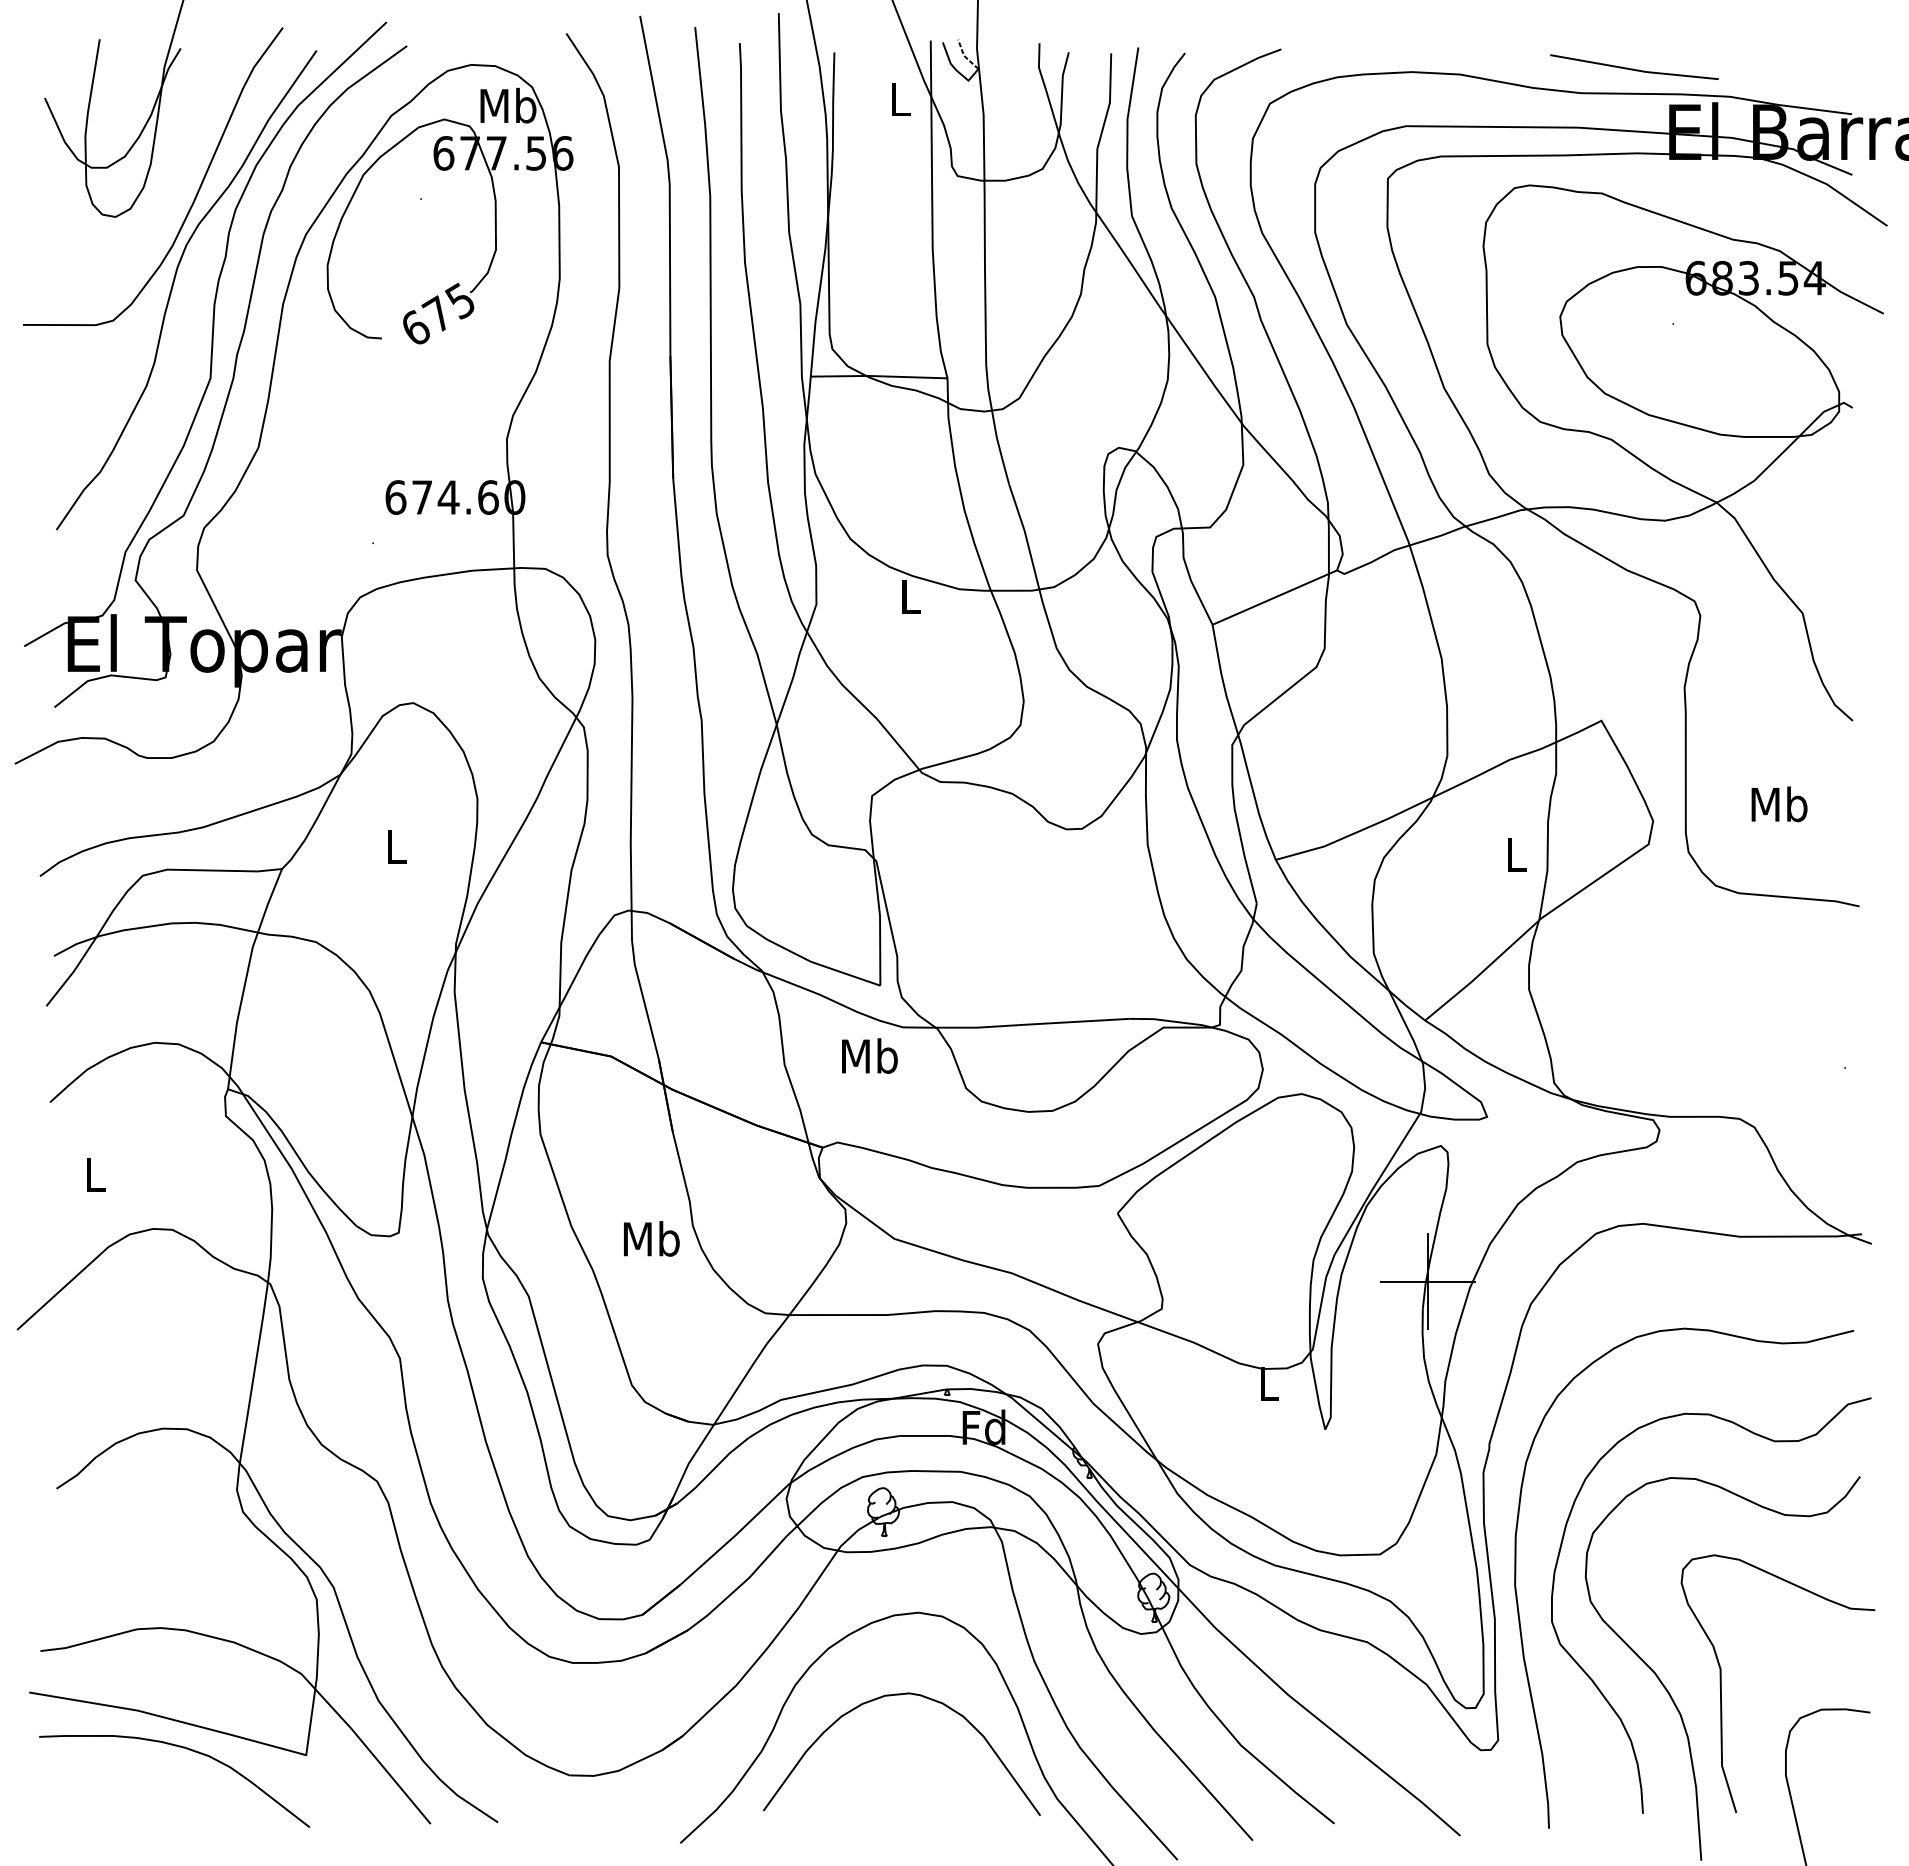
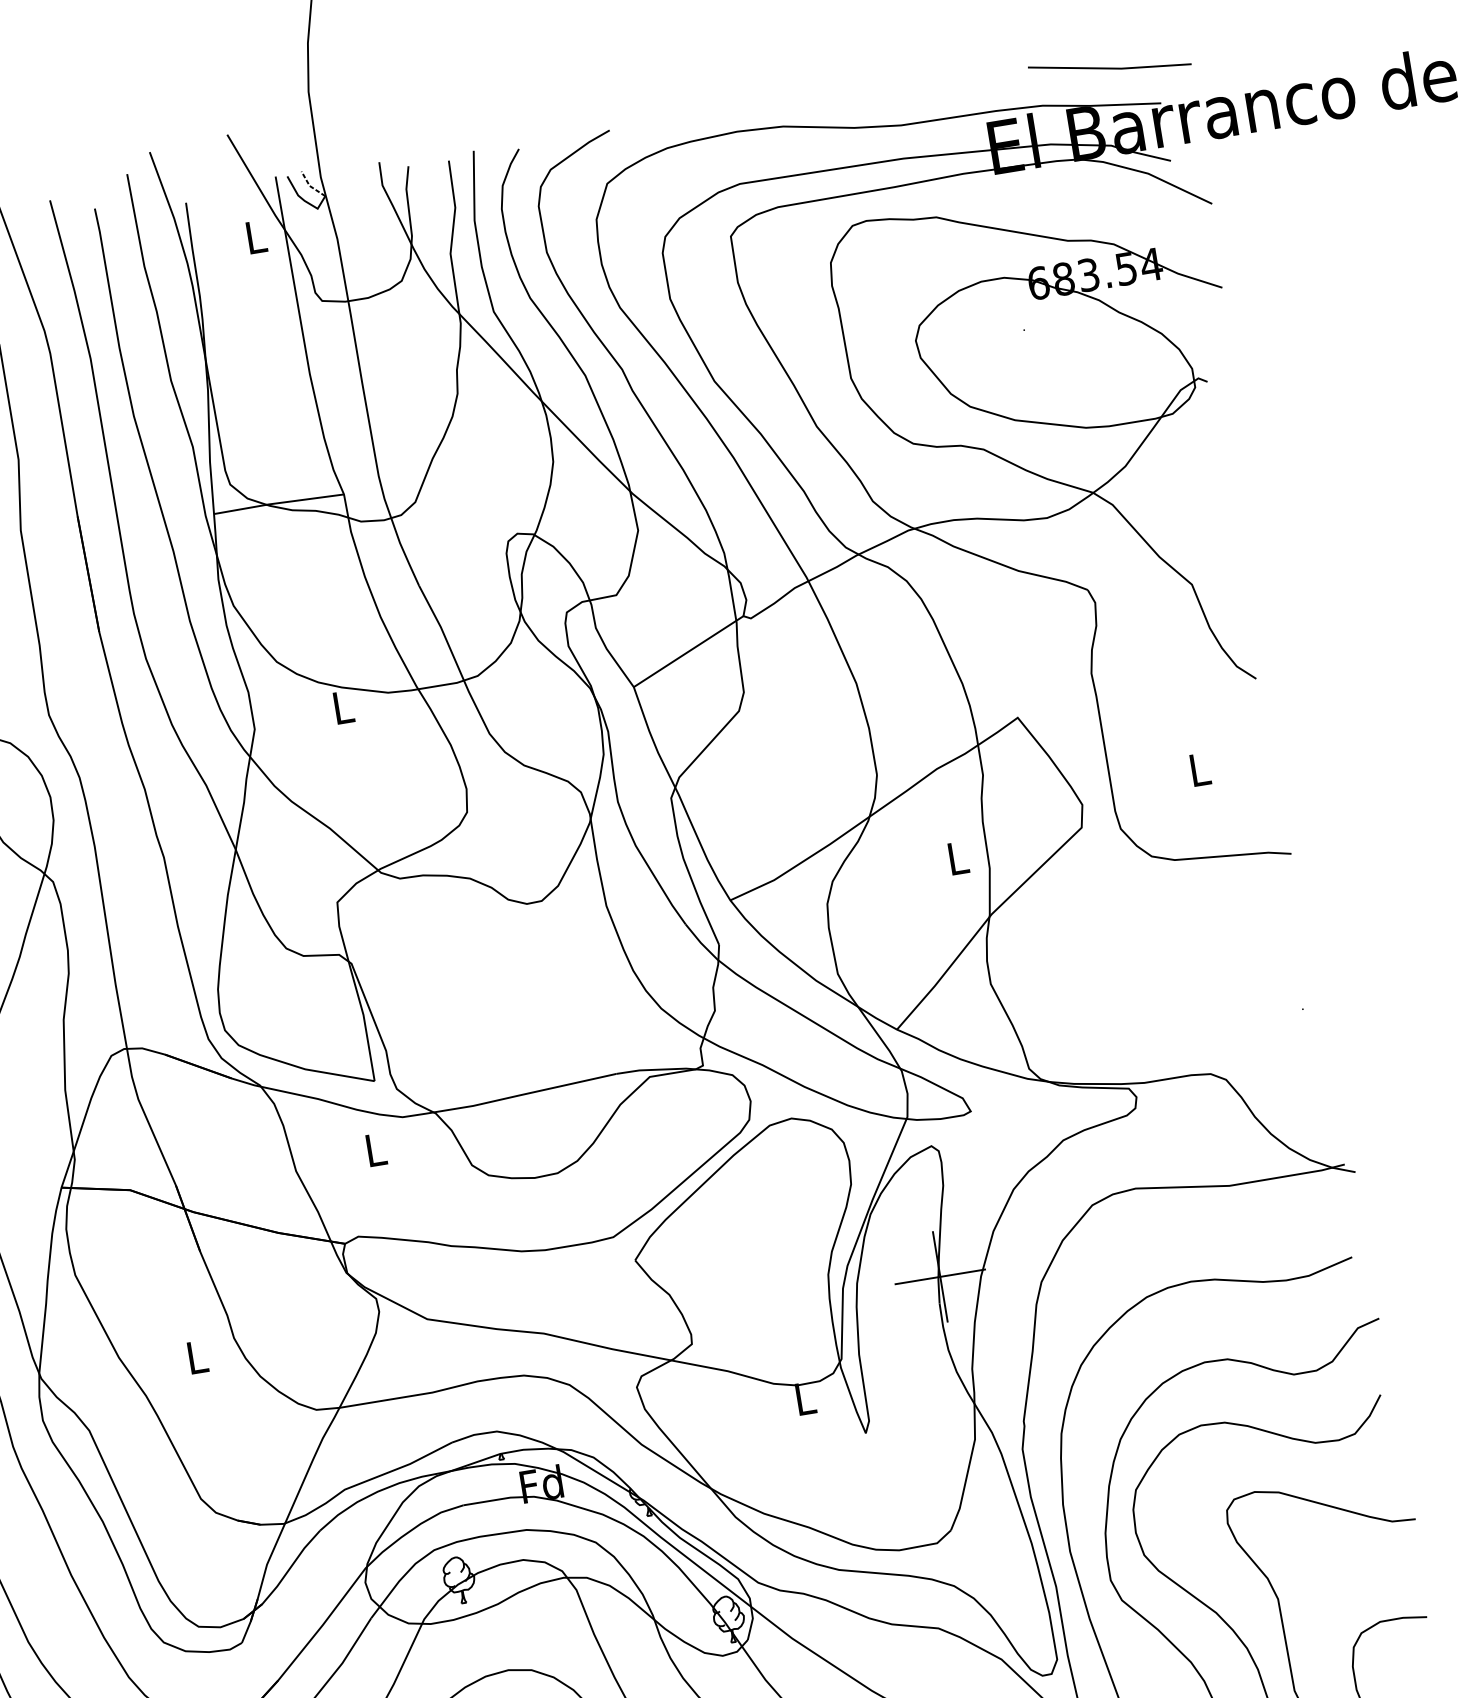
line: (1633, 68) -> (1109, 67), moved
text: (1779, 804) -> (1199, 769), Mb -> L
text: (869, 1055) -> (375, 1149), Mb -> L
text: (651, 1238) -> (196, 1356), Mb -> L

